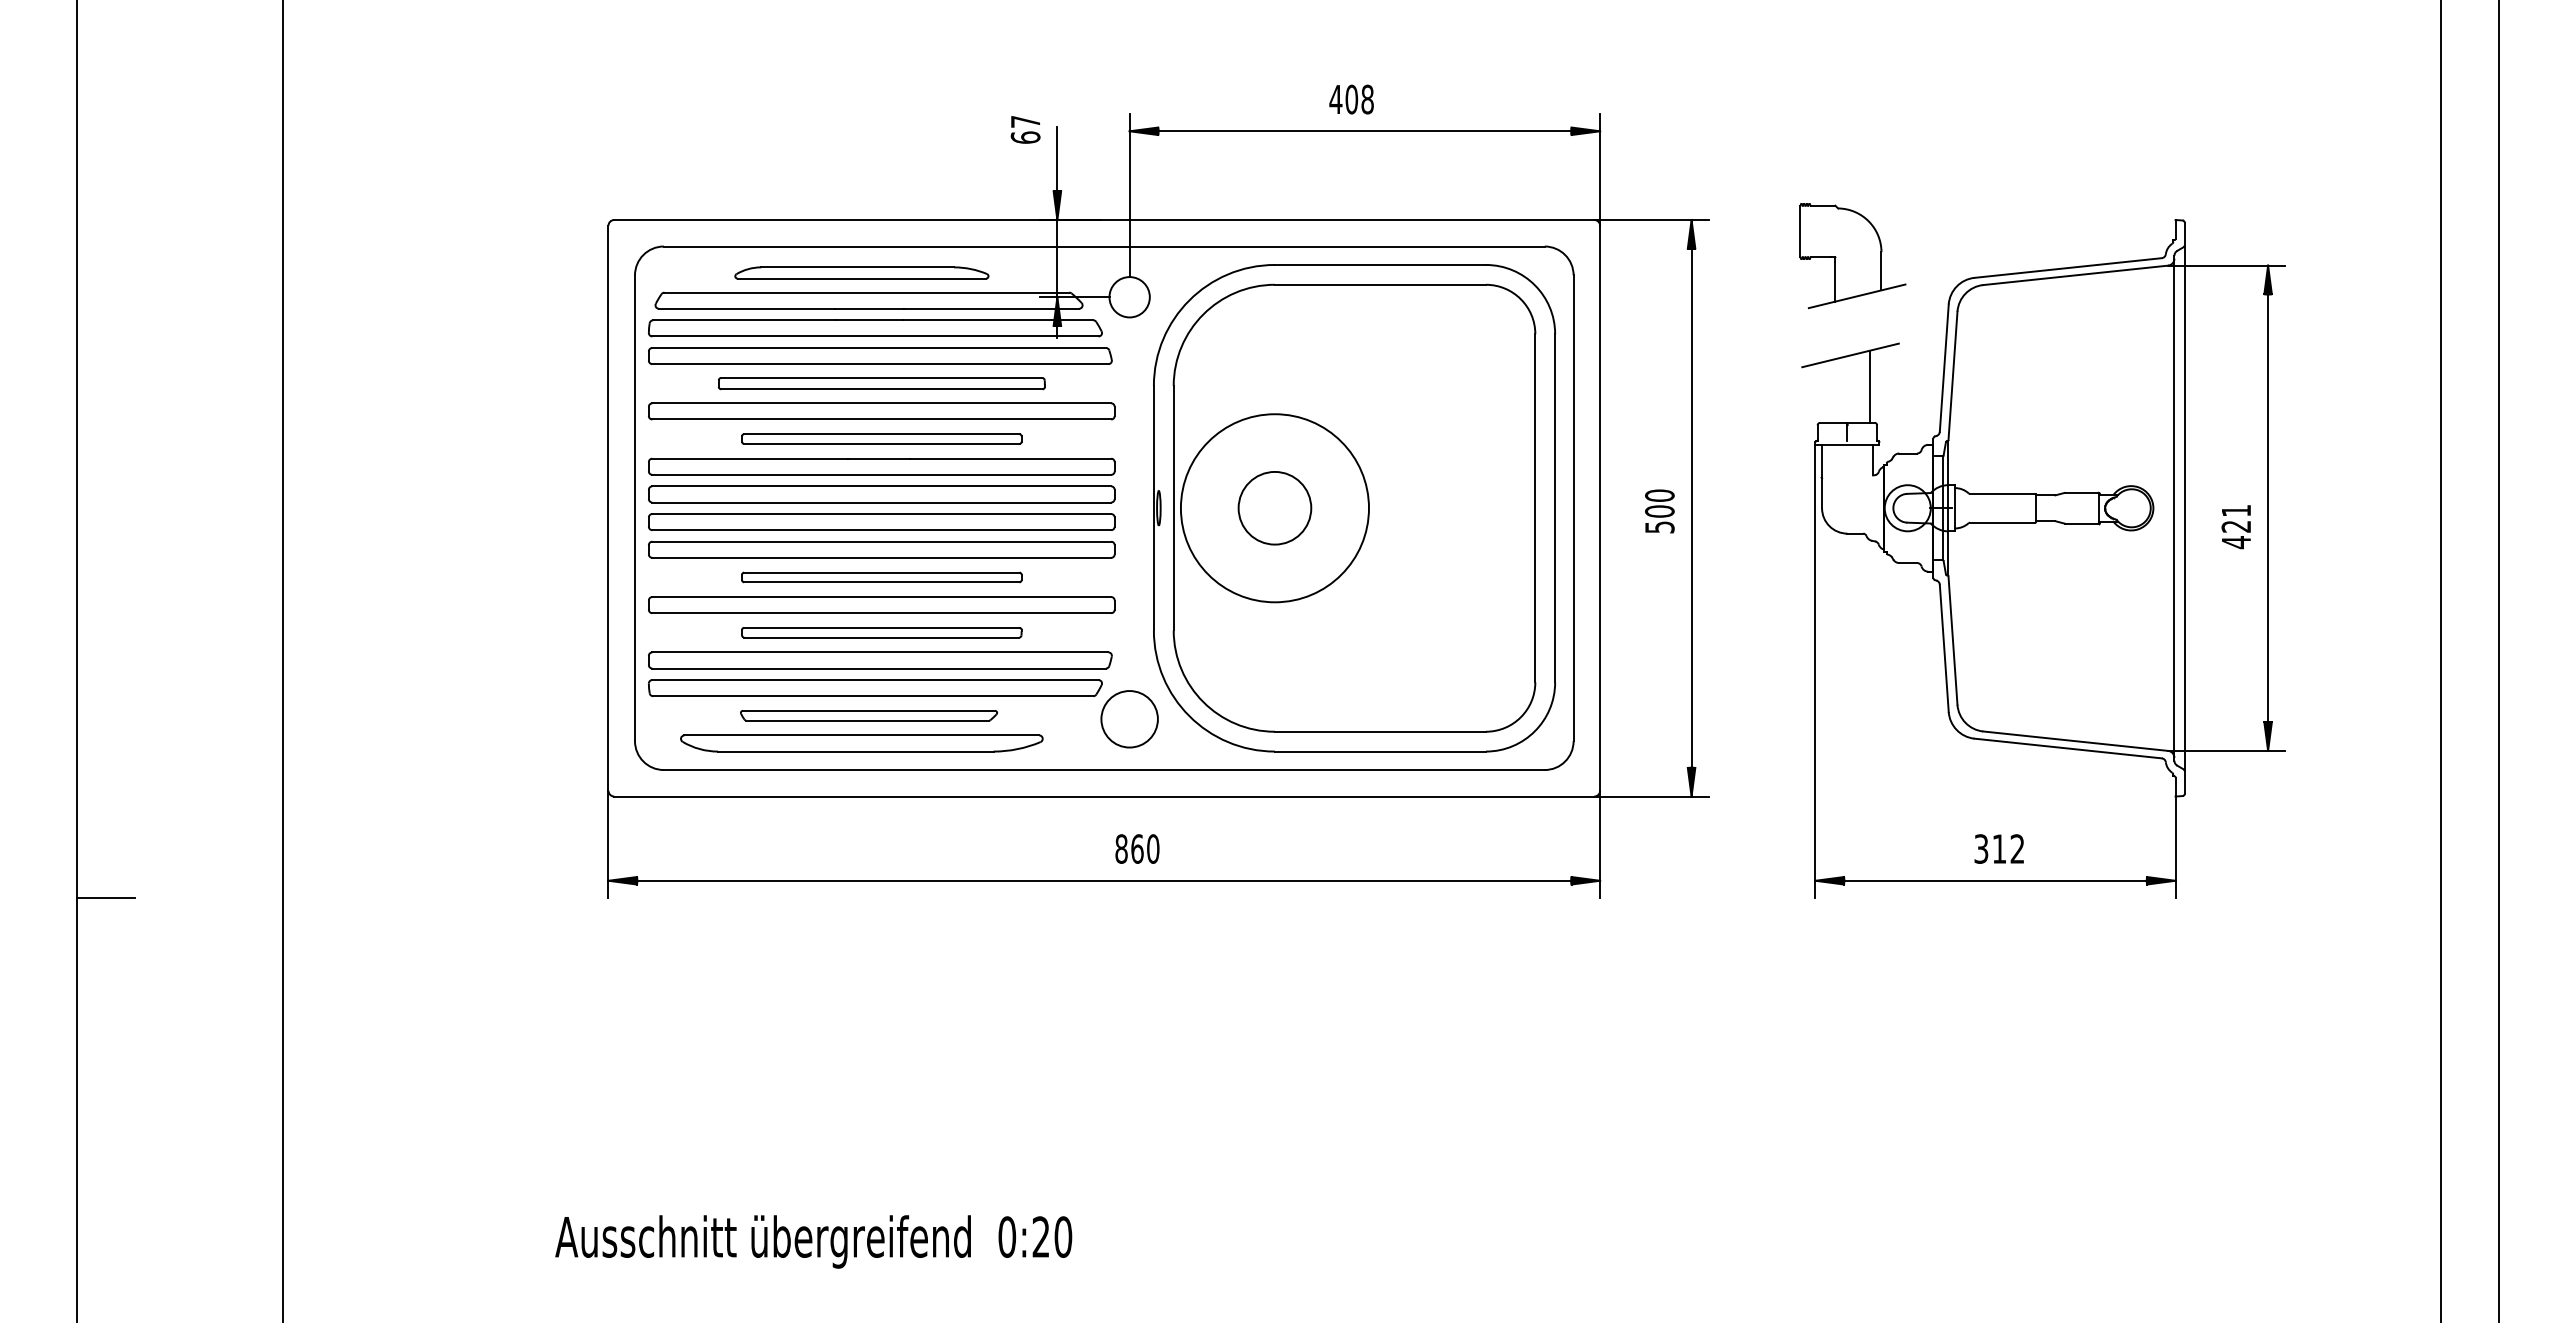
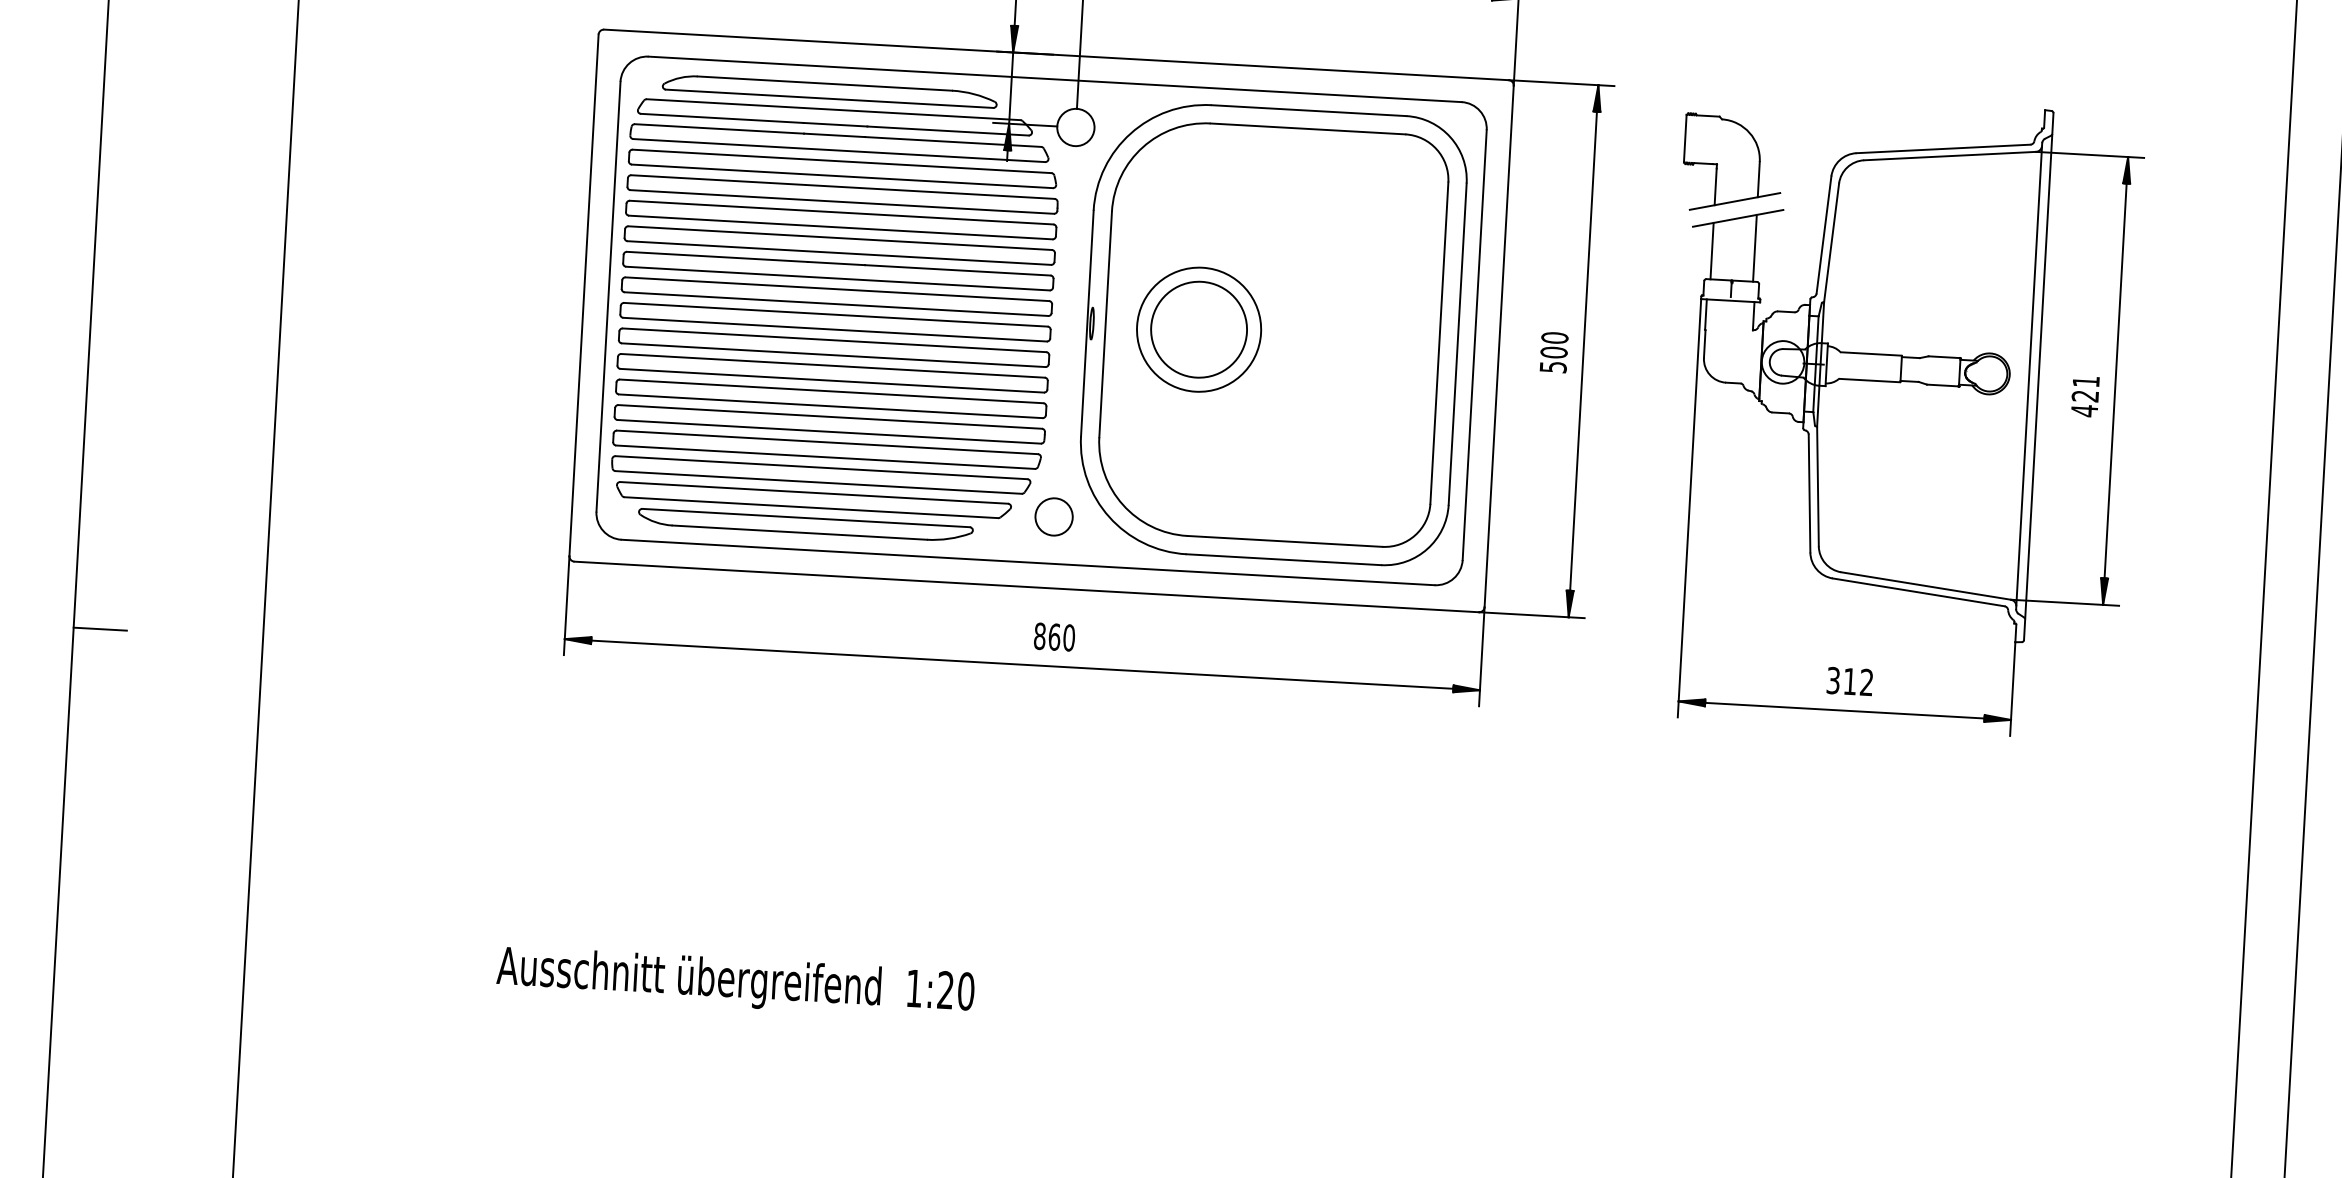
part: (1852, 256) -> (1732, 164), moved
part: (861, 272) -> (829, 90), size x1.43
part: (881, 383) -> (842, 194), size x1.43
line: (1824, 391) -> (1712, 250), added
part: (881, 438) -> (839, 245), size x1.67
circle: (1274, 508) -> (1198, 329), size x0.71
circle: (1274, 508) -> (1198, 329), size x1.43
part: (881, 577) -> (832, 373), size x1.67
part: (881, 632) -> (829, 424), size x1.67
part: (868, 715) -> (813, 500), size x1.67
circle: (1129, 719) -> (1053, 517), size x0.71
text: (1007, 1236) -> (914, 987), 0:20 -> 1:20

